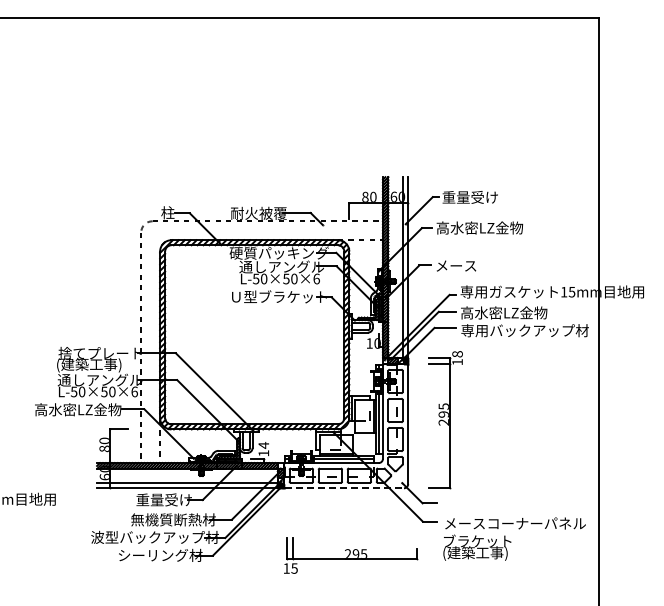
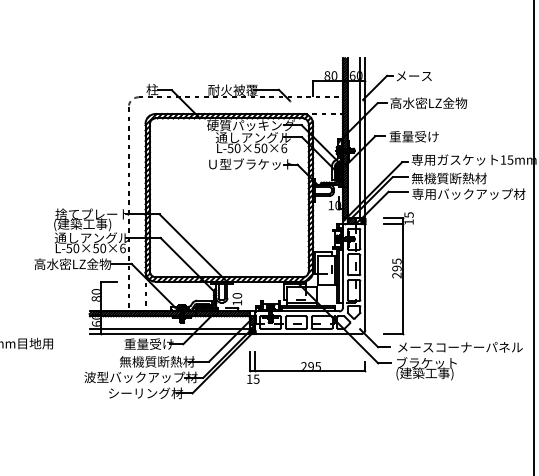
text: (469, 196) -> (419, 75), 重量受け -> メース
text: (463, 265) -> (414, 136), メース -> 重量受け
text: (503, 312) -> (449, 178), 高水密LZ金物 -> 無機質断熱材
text: (457, 354) -> (408, 215), 18 -> 15
text: (263, 445) -> (237, 295), 14 -> 10
line: (344, 488) -> (308, 334), dashed -> solid
text: (514, 538) -> (459, 360), moved
part: (351, 555) -> (307, 367), moved

